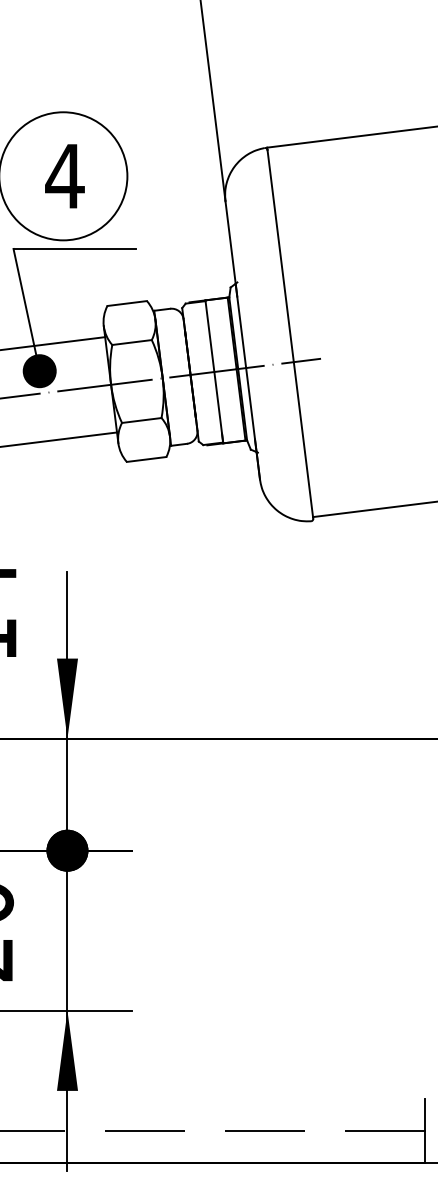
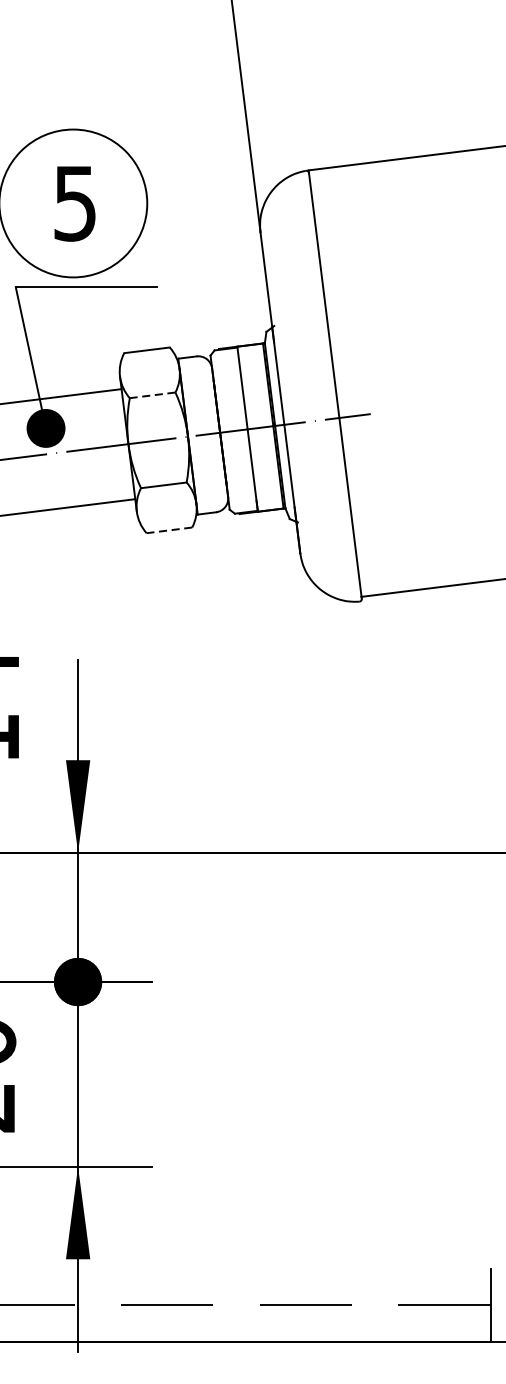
text: (64, 176) -> (74, 203), 4 -> 5
line: (132, 342) -> (153, 395), solid -> dashed
line: (146, 459) -> (169, 530), solid -> dashed

